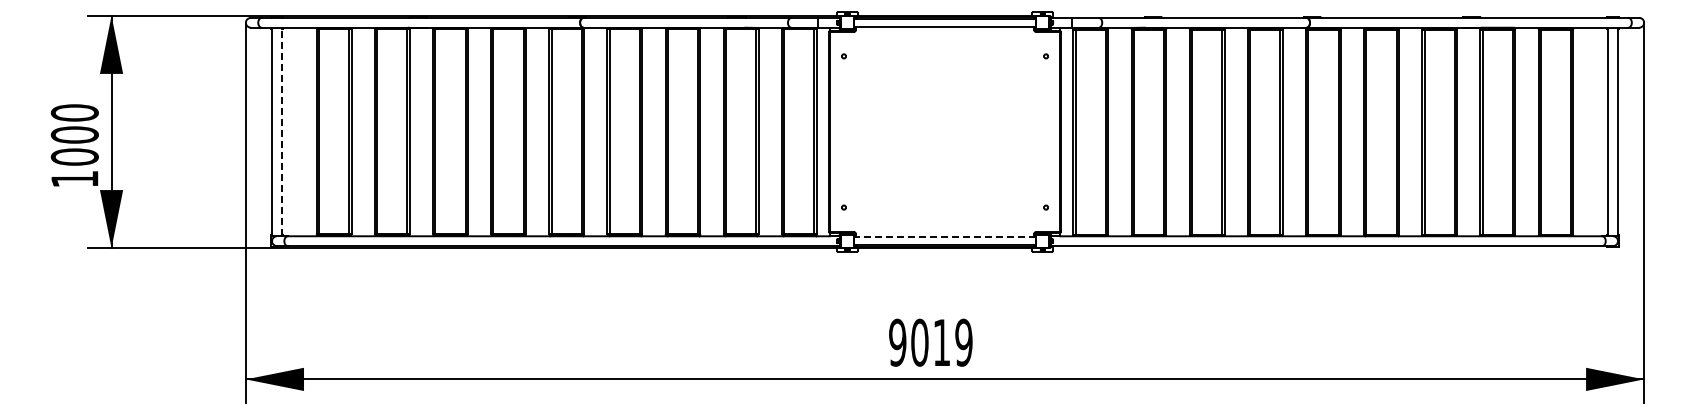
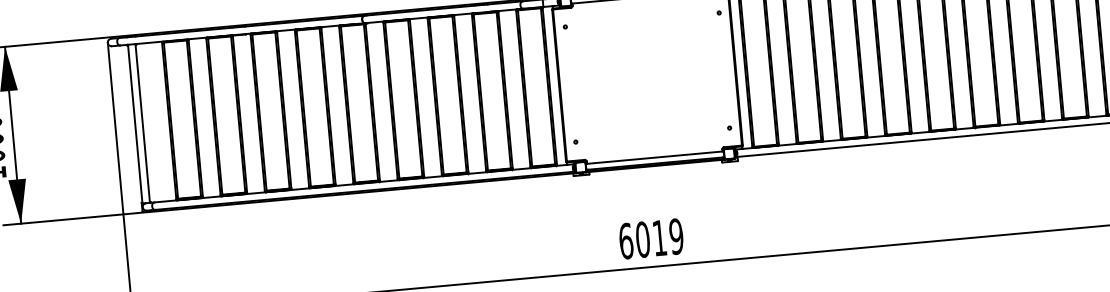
line: (281, 131) -> (142, 123), dashed -> solid
line: (945, 237) -> (655, 157), dashed -> solid
text: (897, 342) -> (625, 241), 9019 -> 6019

